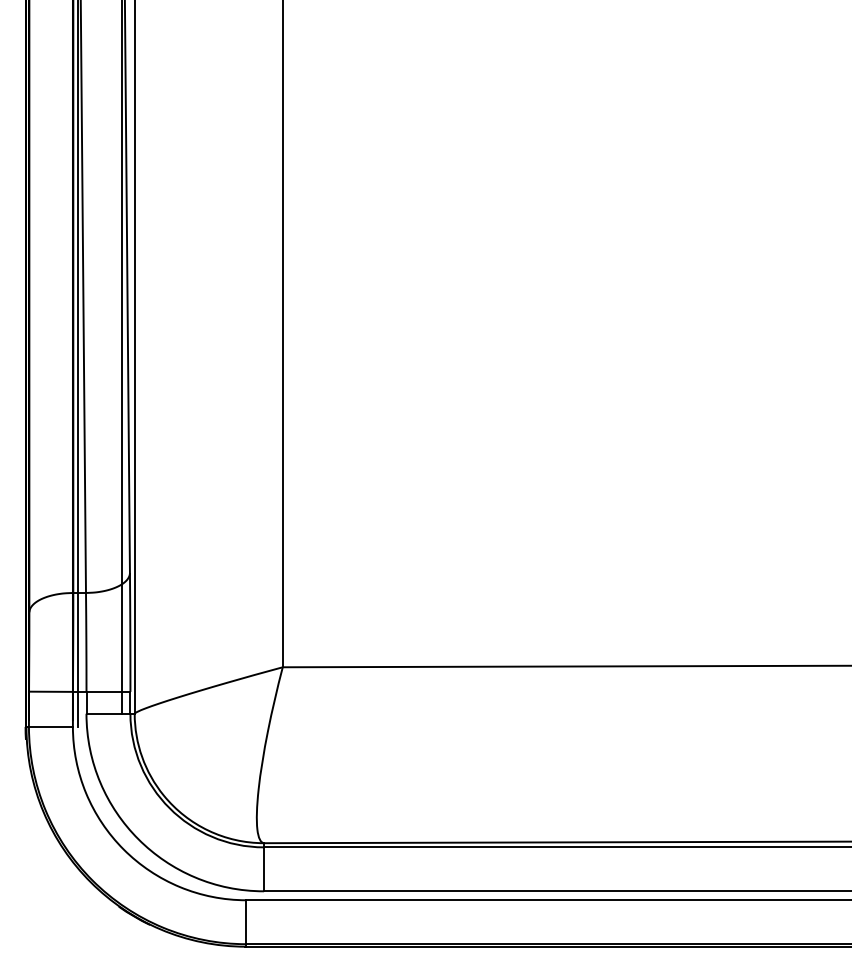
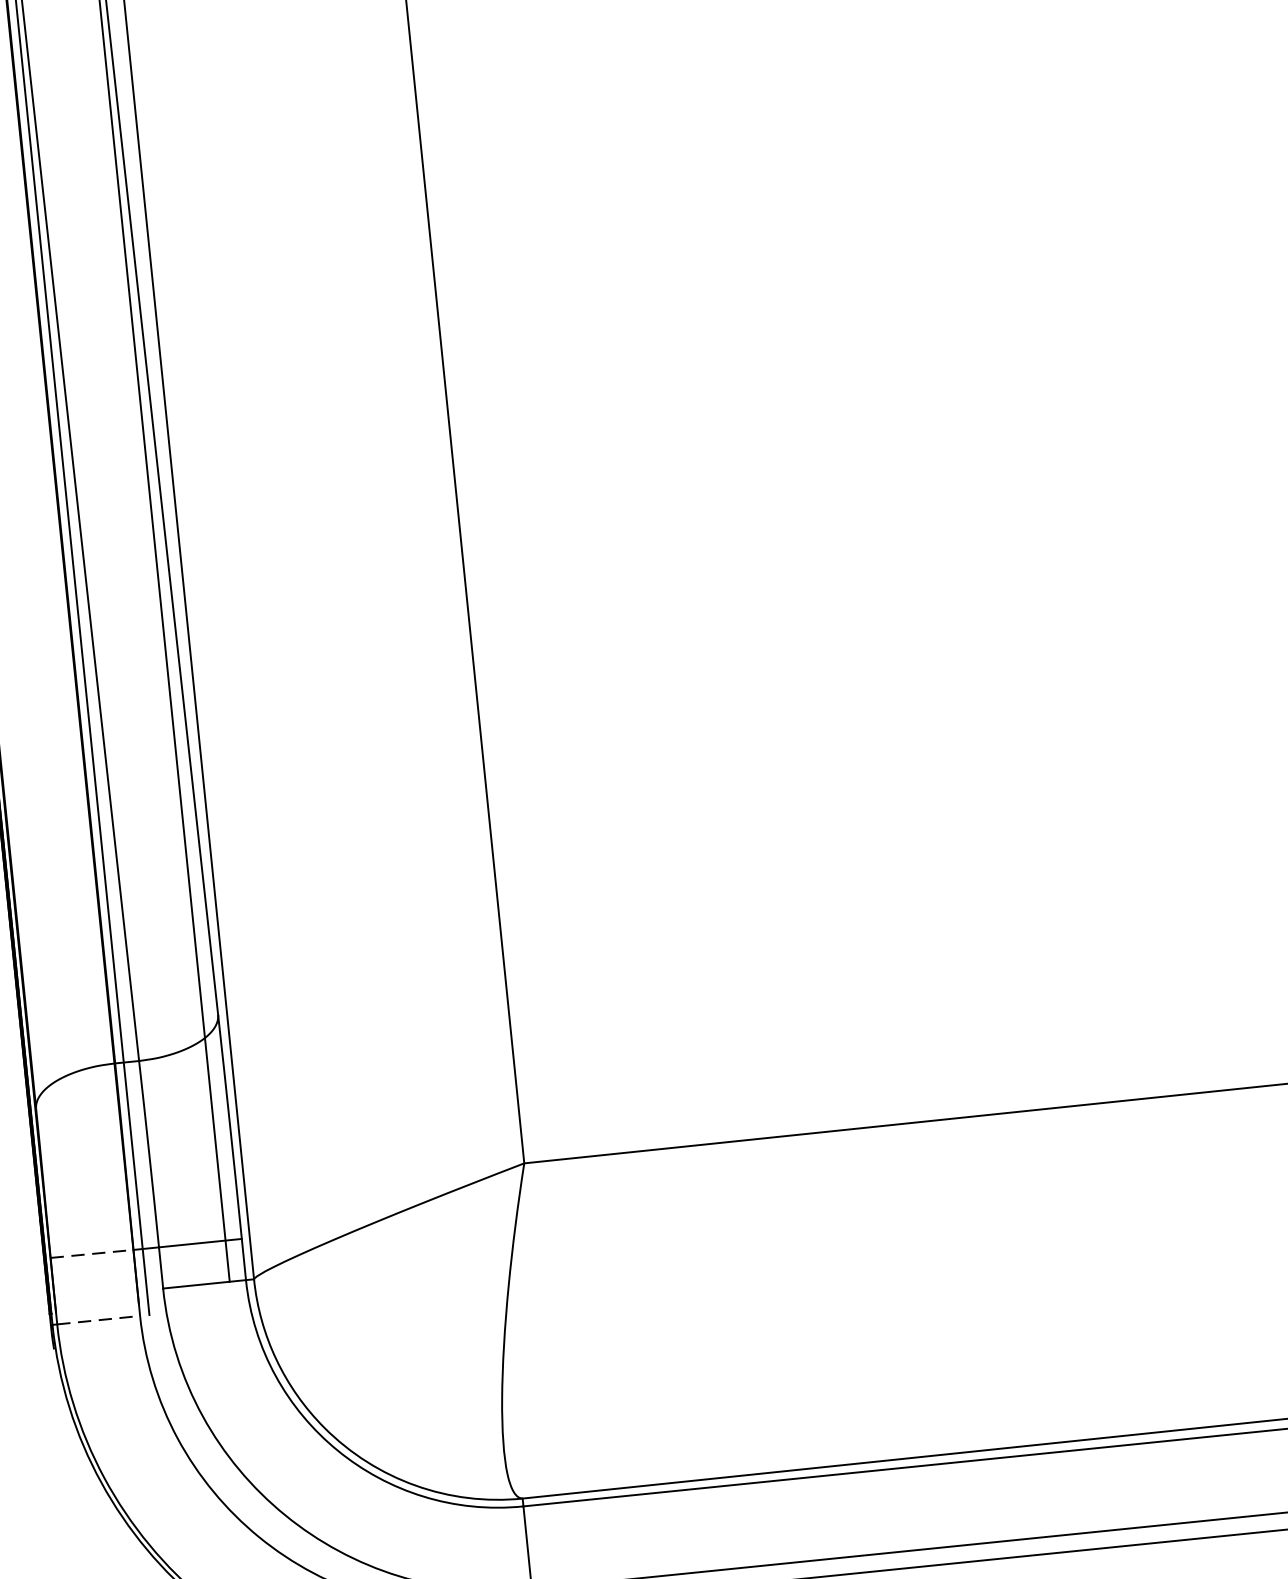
line: (51, 691) -> (92, 1253), solid -> dashed
line: (50, 726) -> (97, 1319), solid -> dashed

